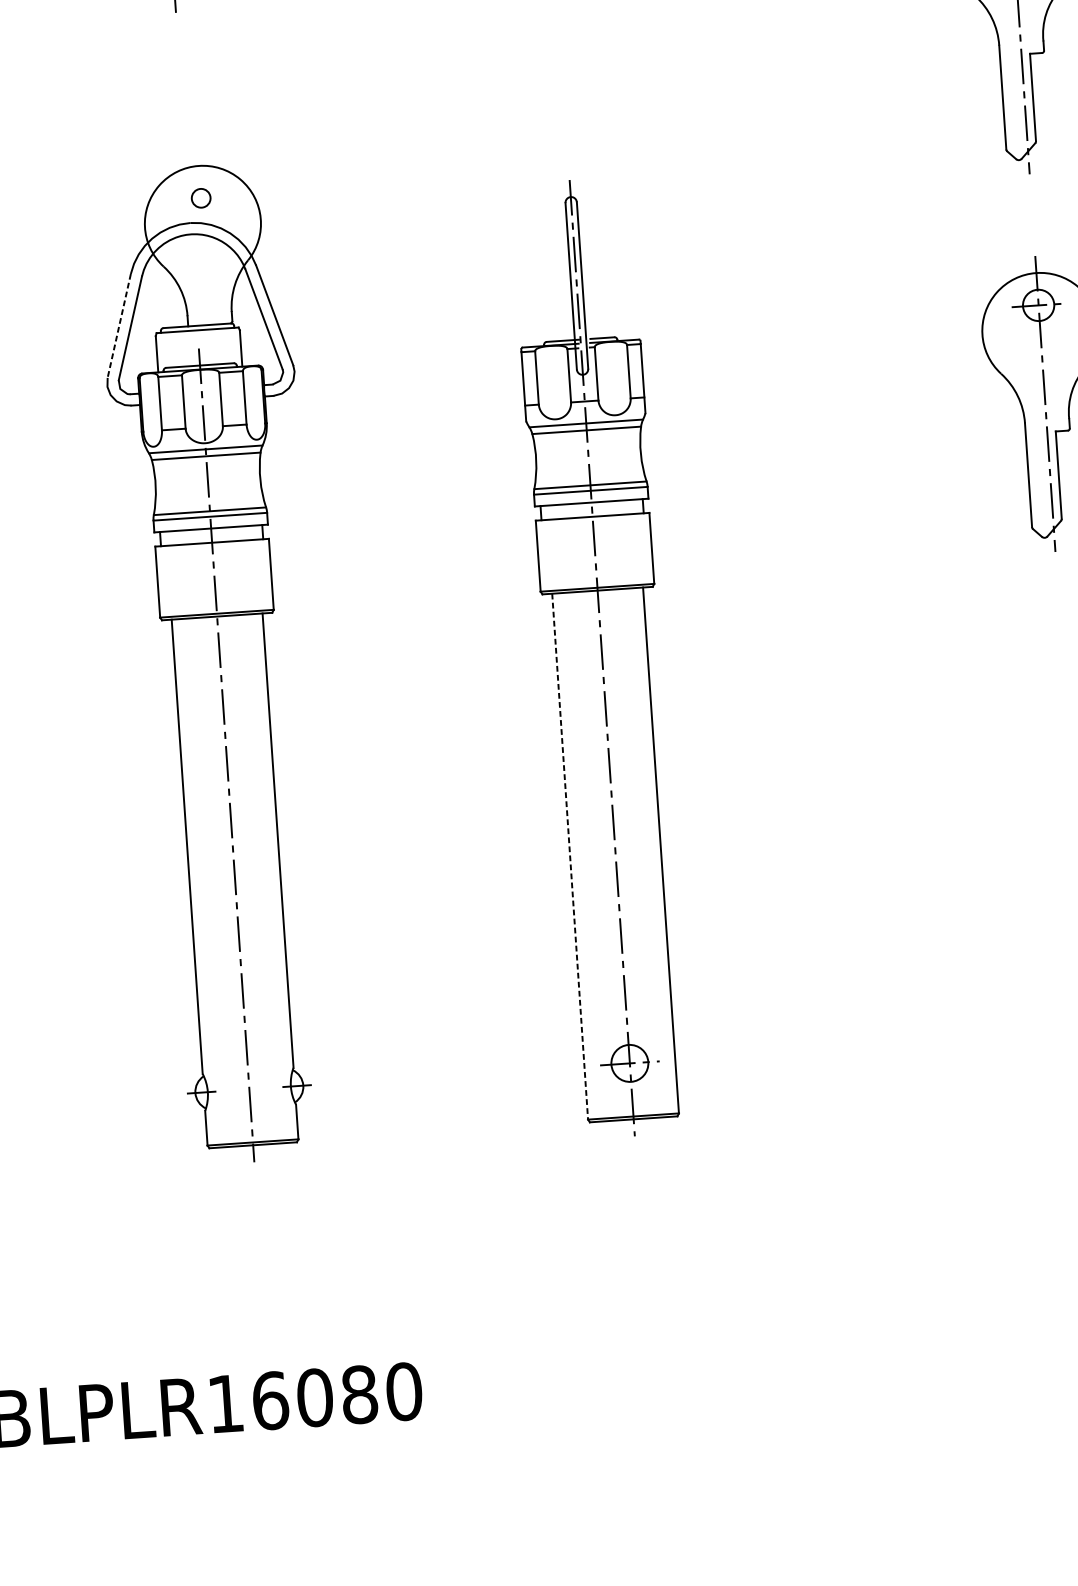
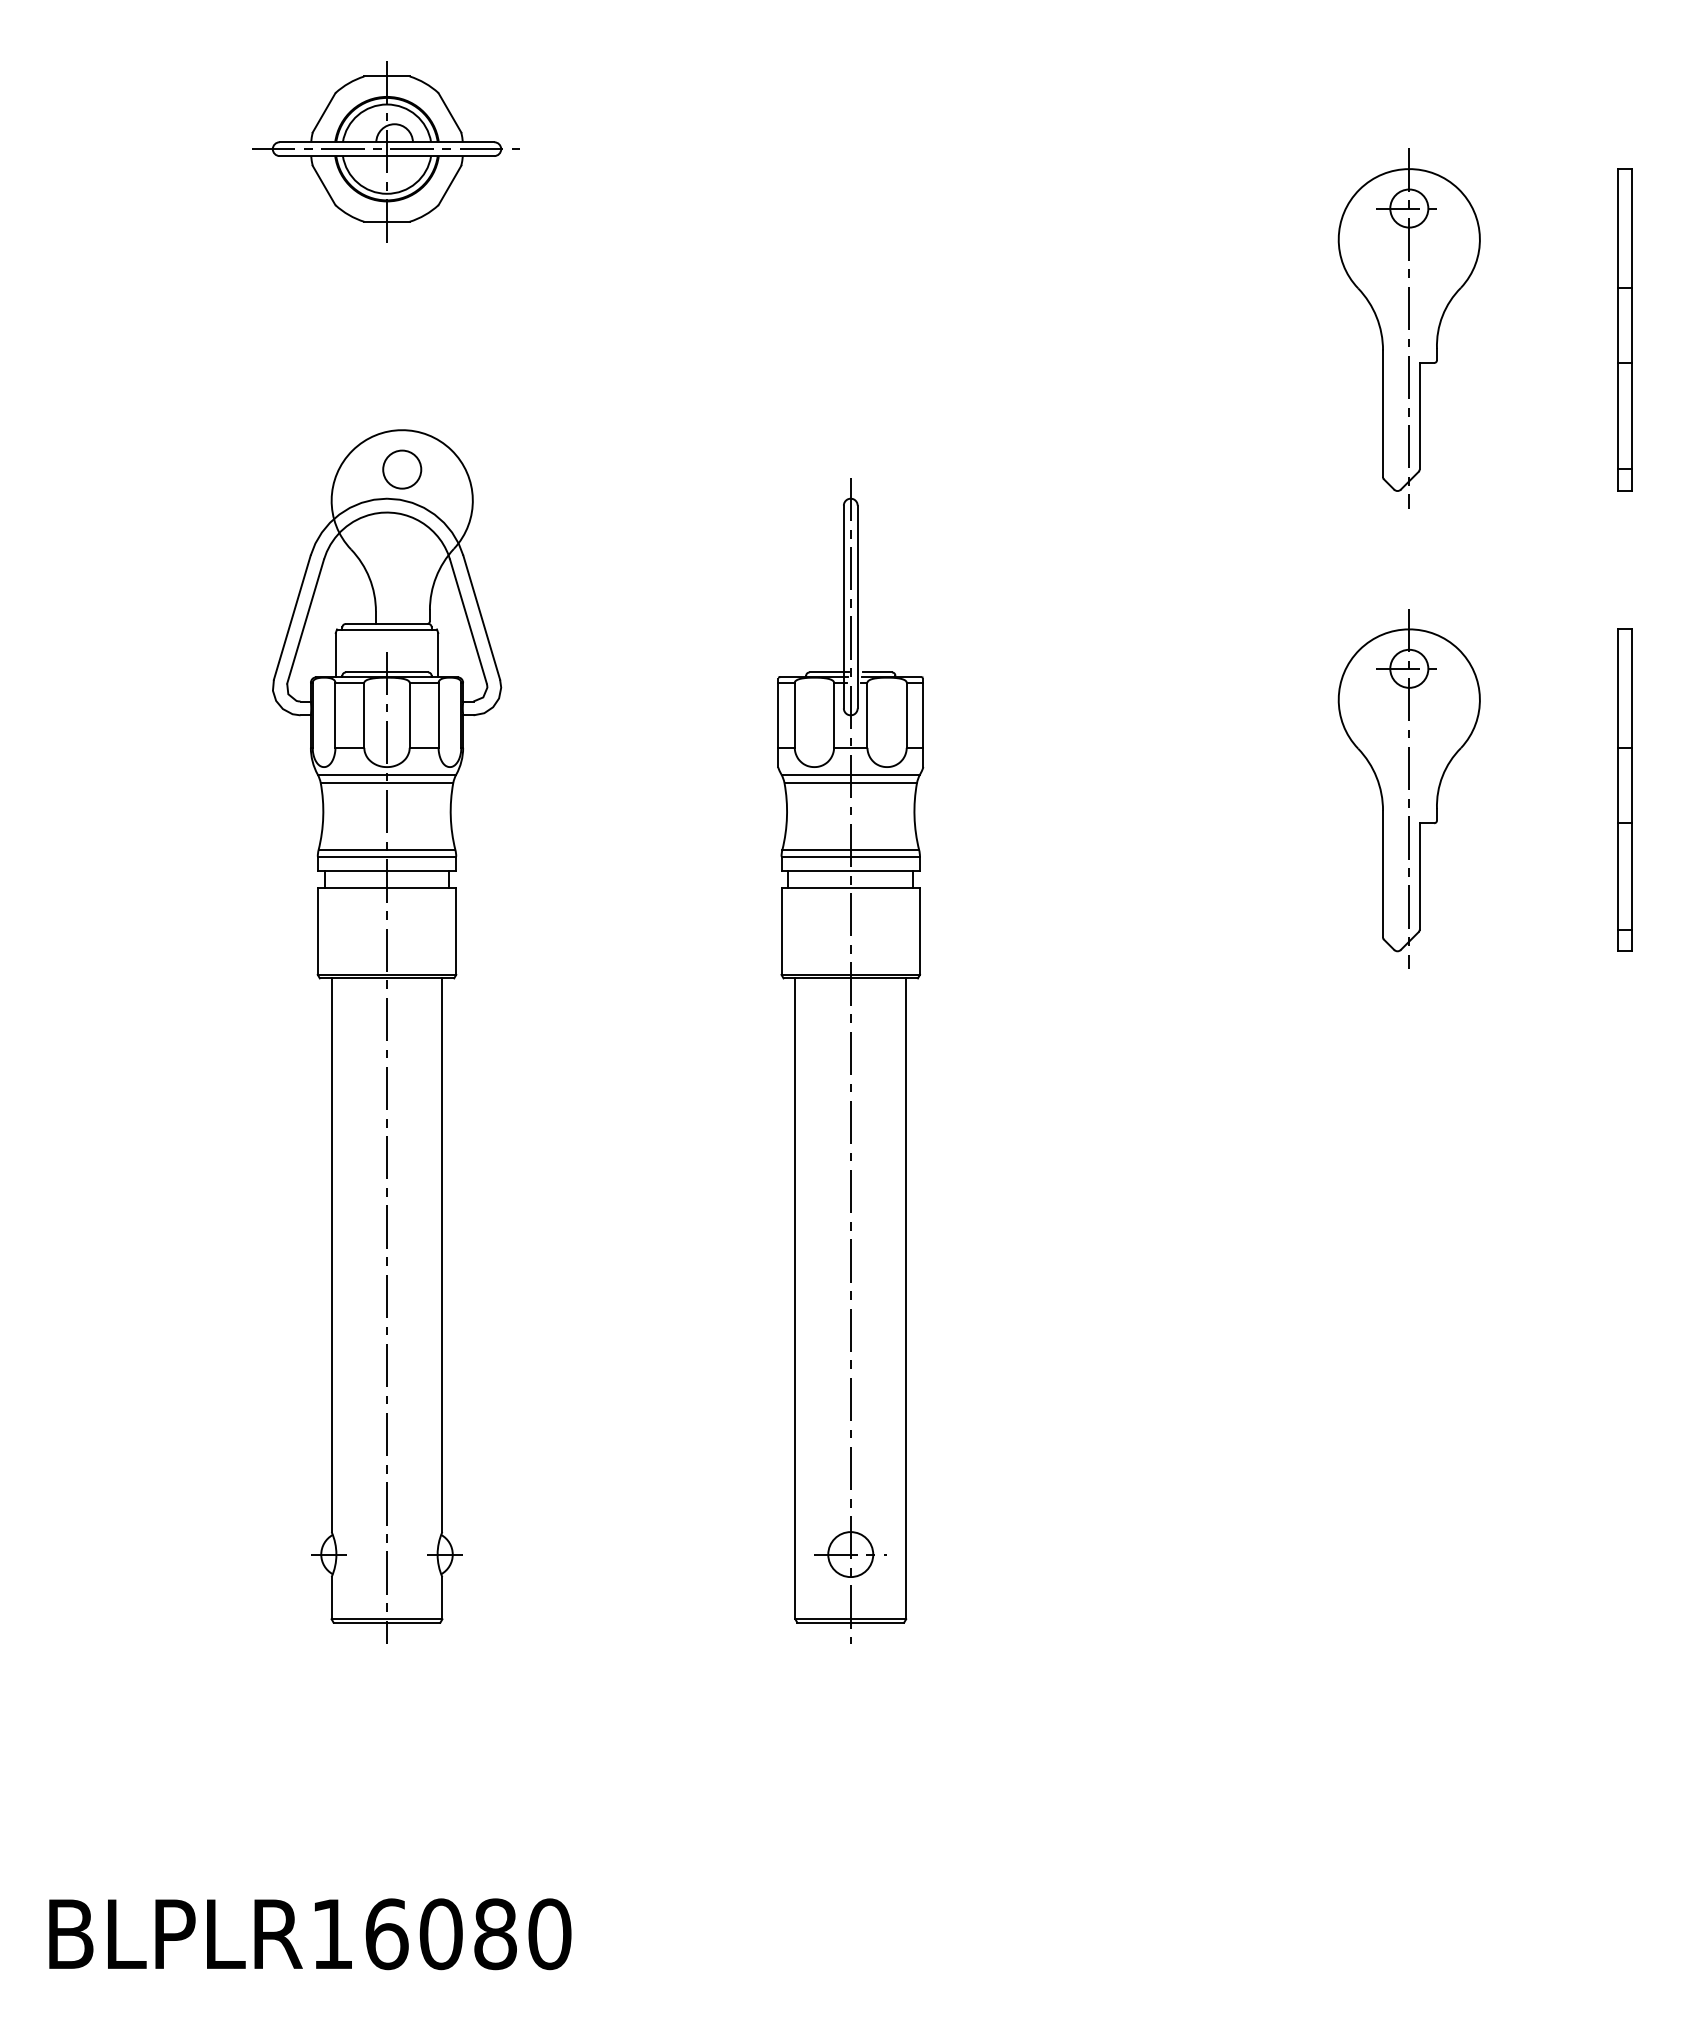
circle: (201, 198) -> (402, 469), size x1.67
line: (119, 325) -> (292, 617), dashed -> solid
line: (570, 857) -> (795, 1299), dashed -> solid

